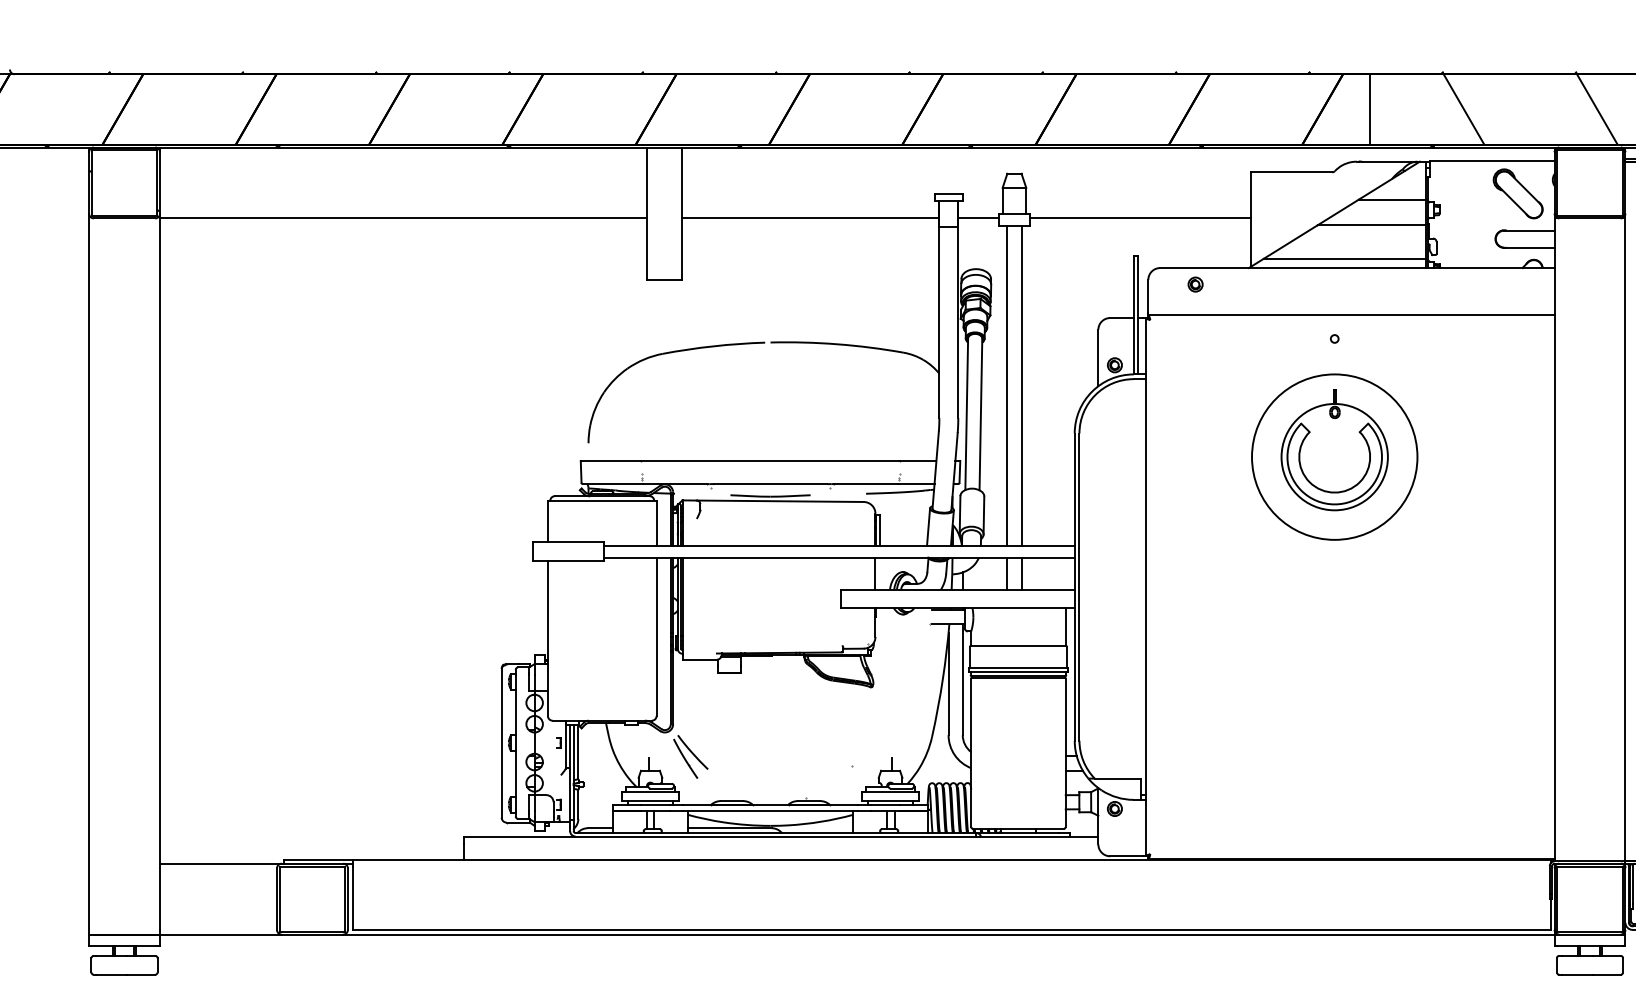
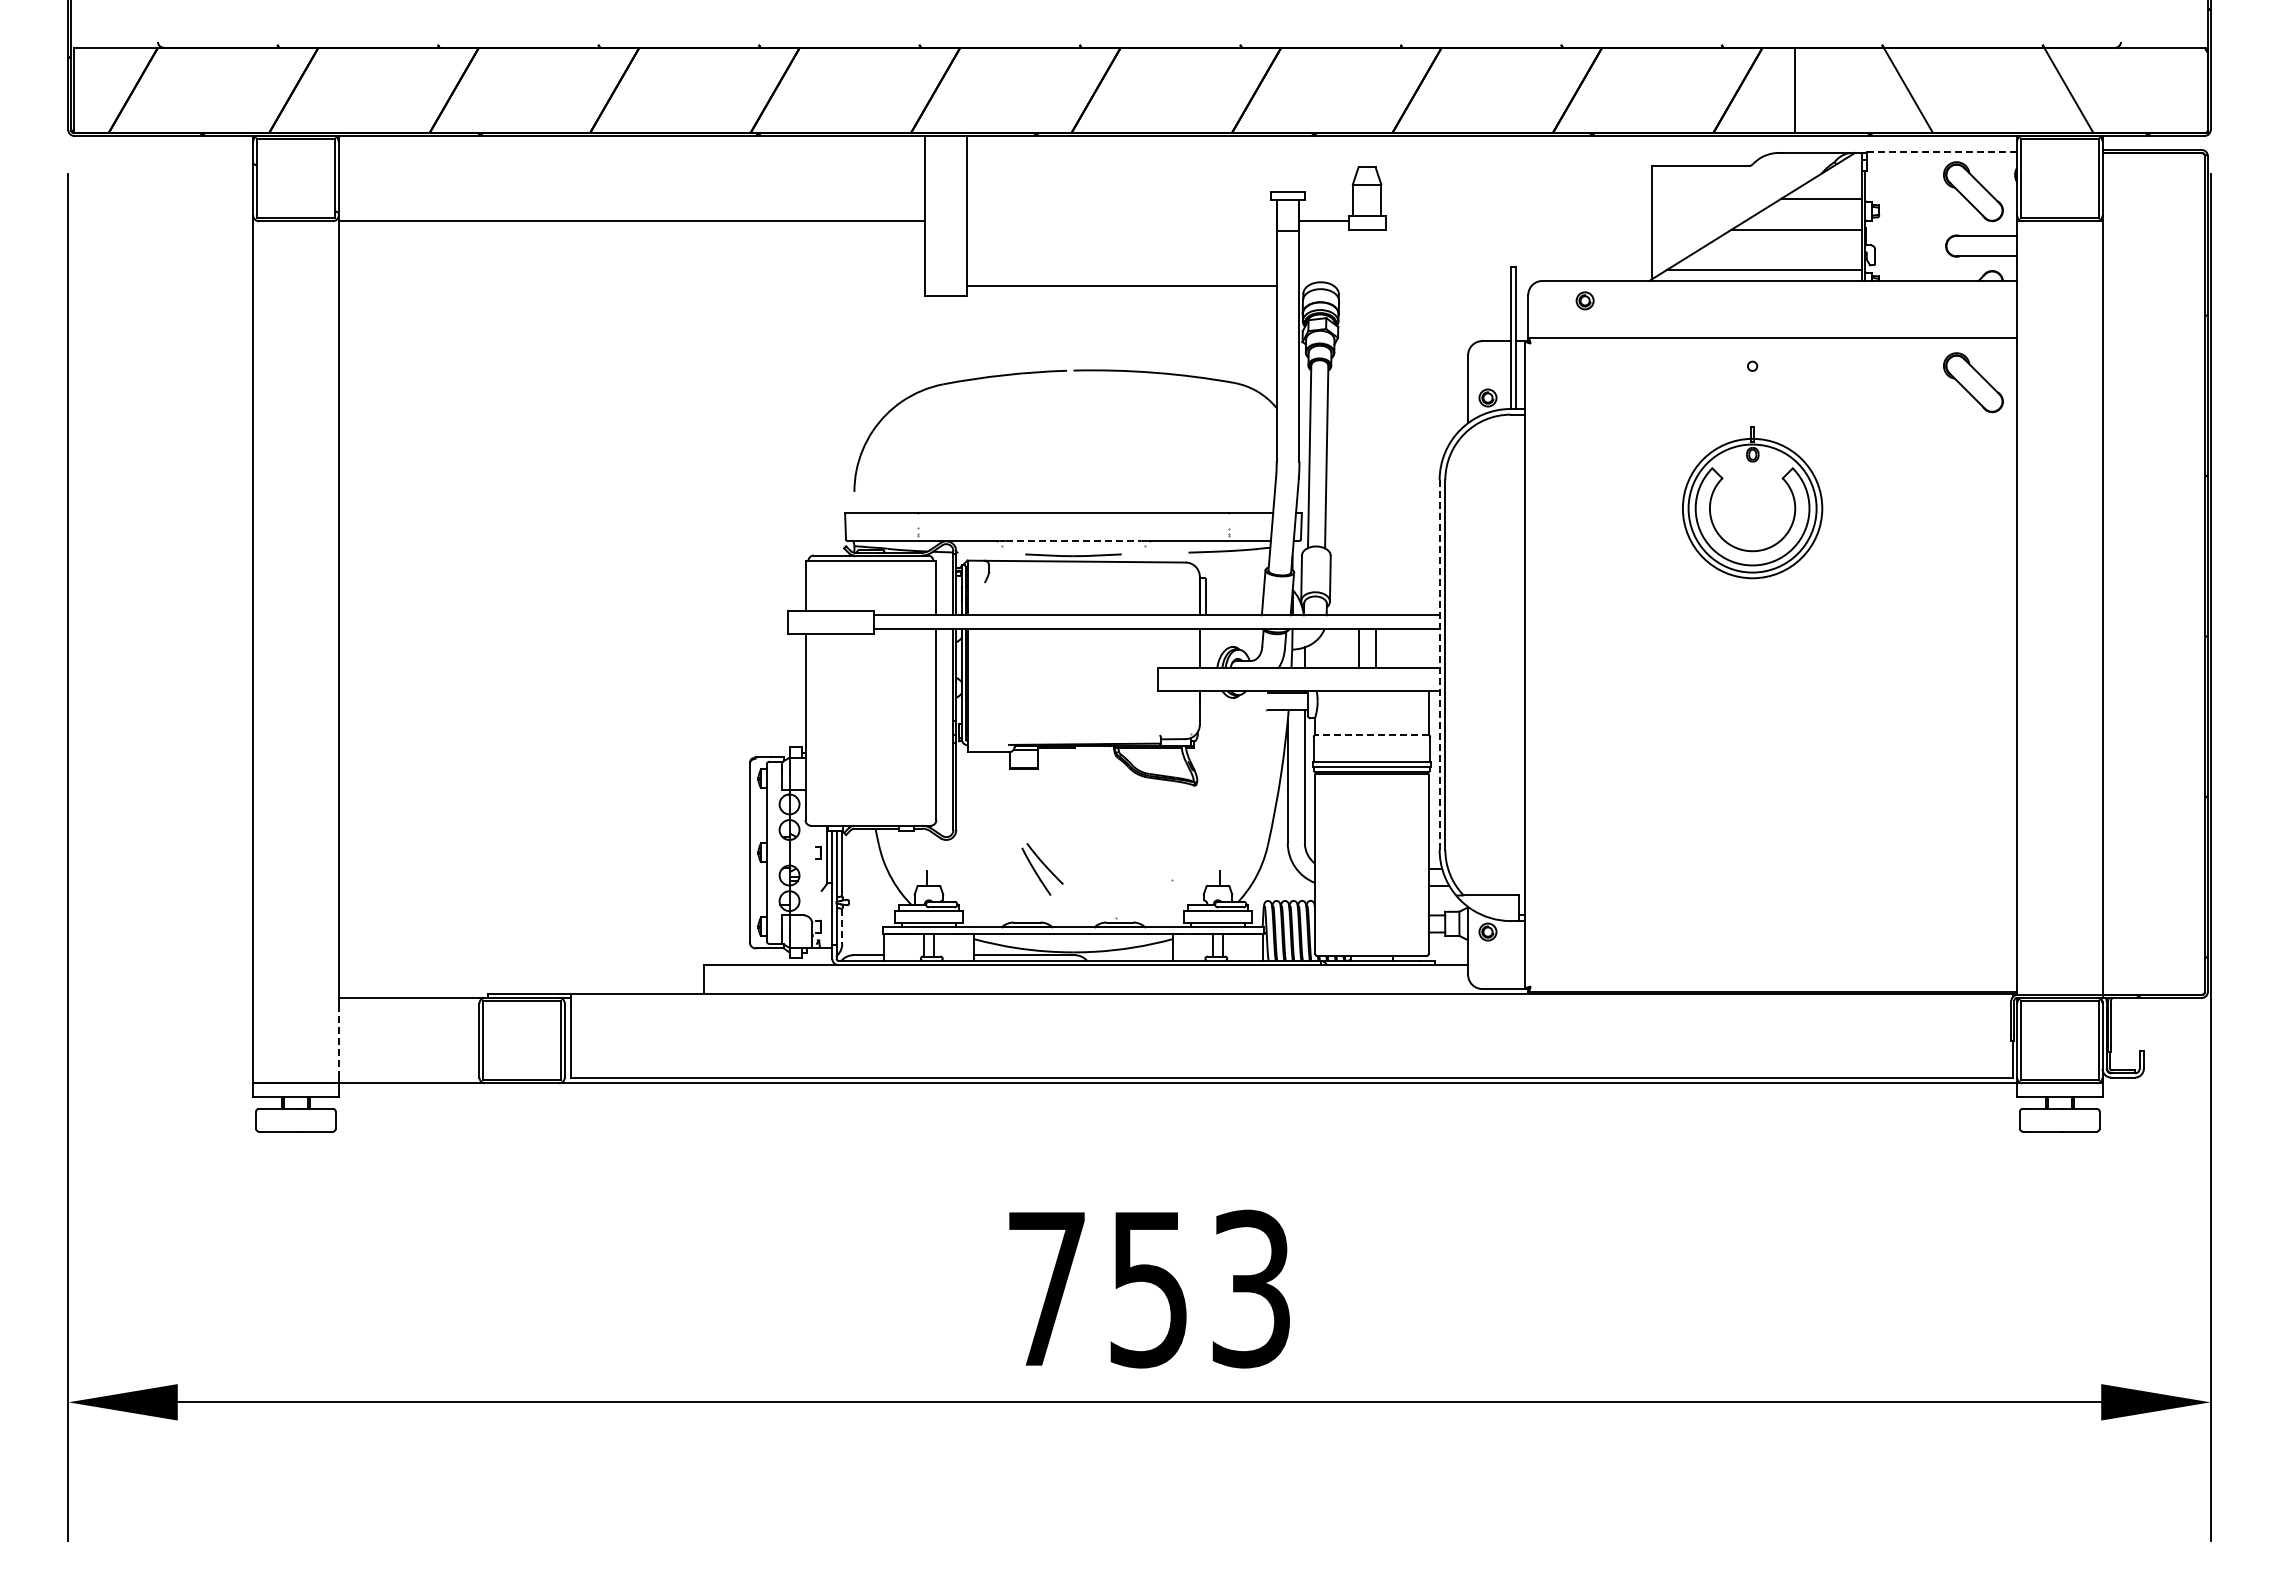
line: (1492, 160) -> (1942, 151), solid -> dashed
line: (810, 218) -> (1121, 286), moved
line: (1140, 218) -> (1518, 221), removed
part: (1518, 352) -> (1973, 382), added
line: (1007, 385) -> (1358, 422), removed
line: (1021, 385) -> (1375, 422), removed
circle: (1334, 457) -> (1752, 508), size x0.7
line: (770, 484) -> (1073, 541), solid -> dashed
line: (1074, 587) -> (1439, 665), solid -> dashed
line: (1018, 645) -> (1371, 735), solid -> dashed
part: (690, 757) -> (1042, 869), moved
line: (578, 804) -> (842, 926), solid -> dashed
line: (159, 899) -> (338, 1040), solid -> dashed

